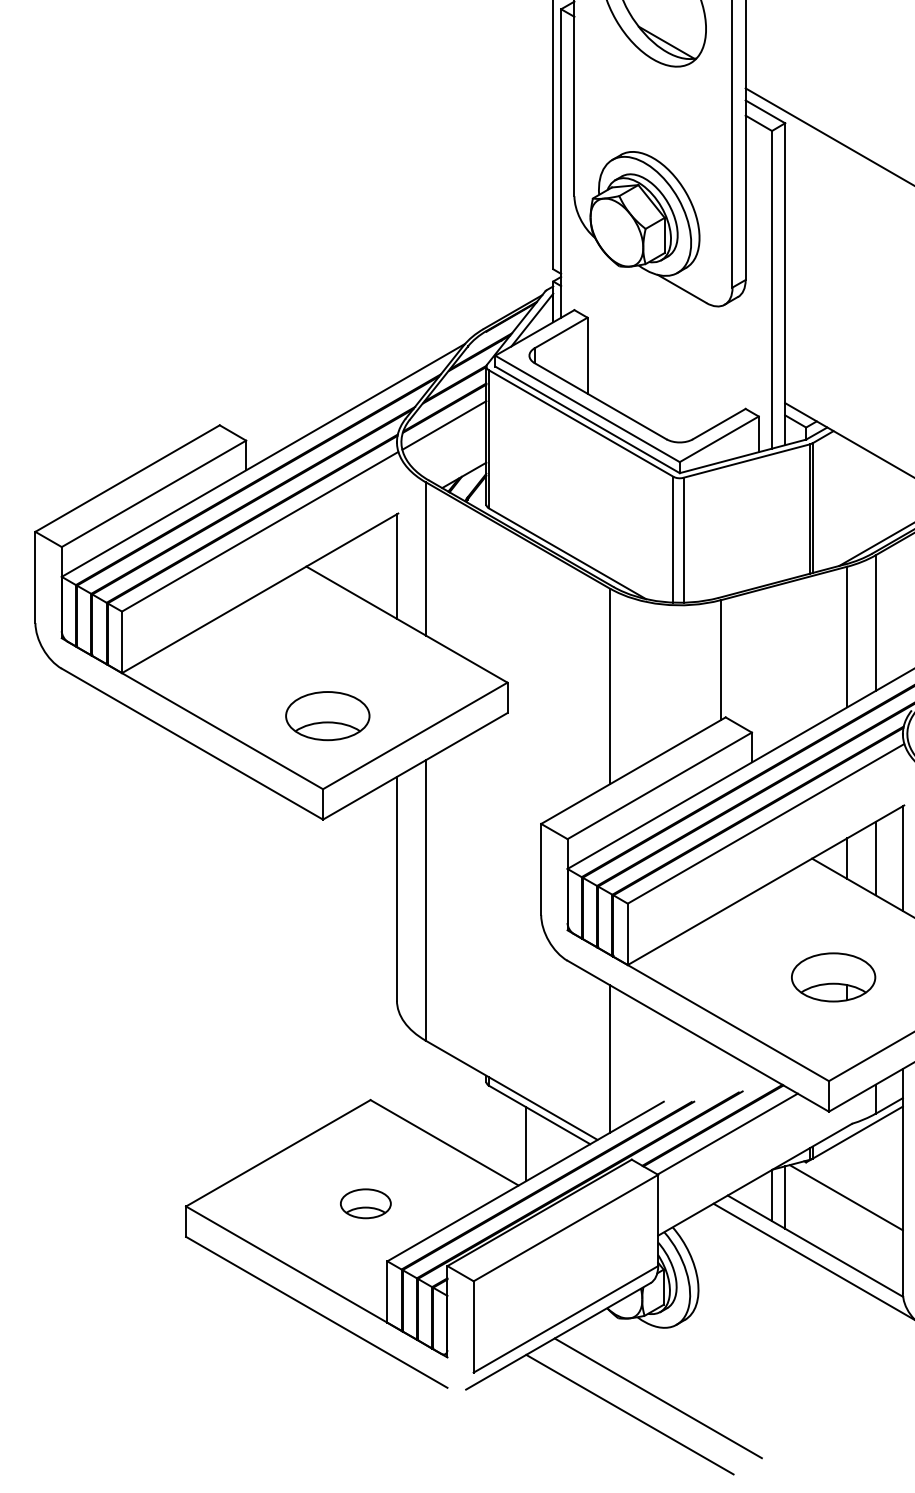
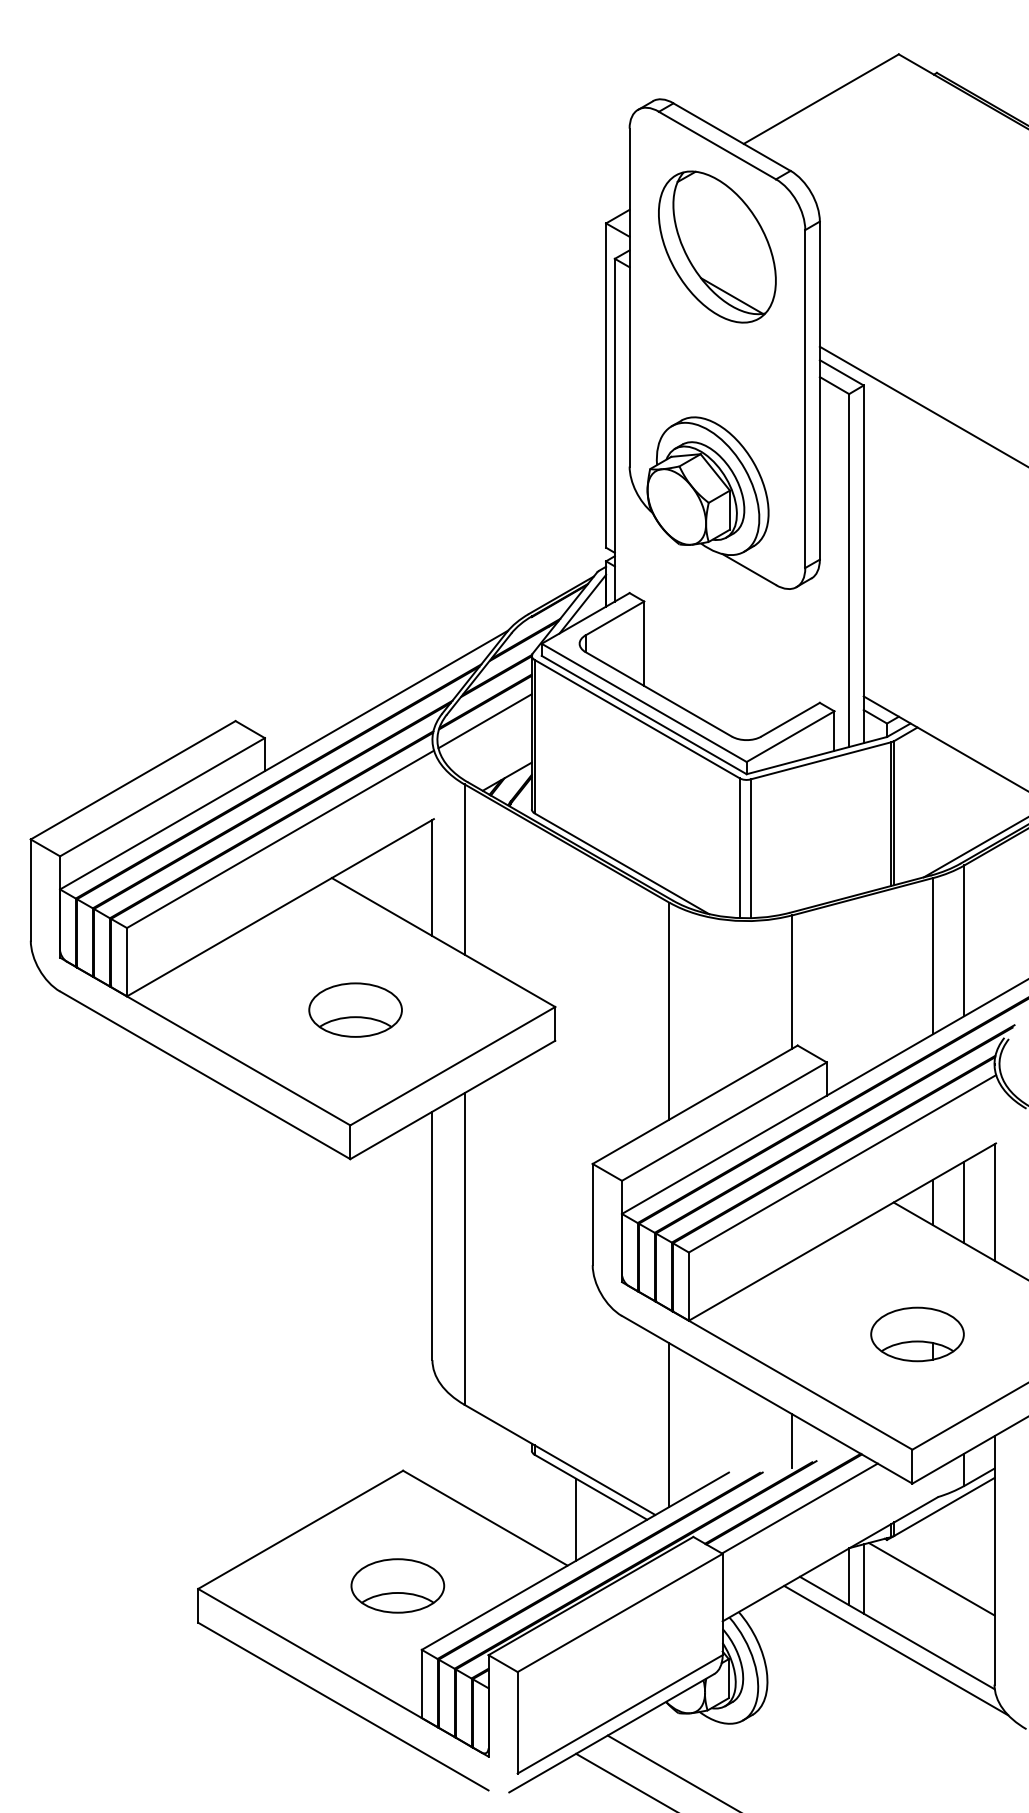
part: (327, 715) -> (355, 1009), moved
line: (721, 1072) -> (792, 1440), added
part: (365, 1203) -> (397, 1585), size x1.67

